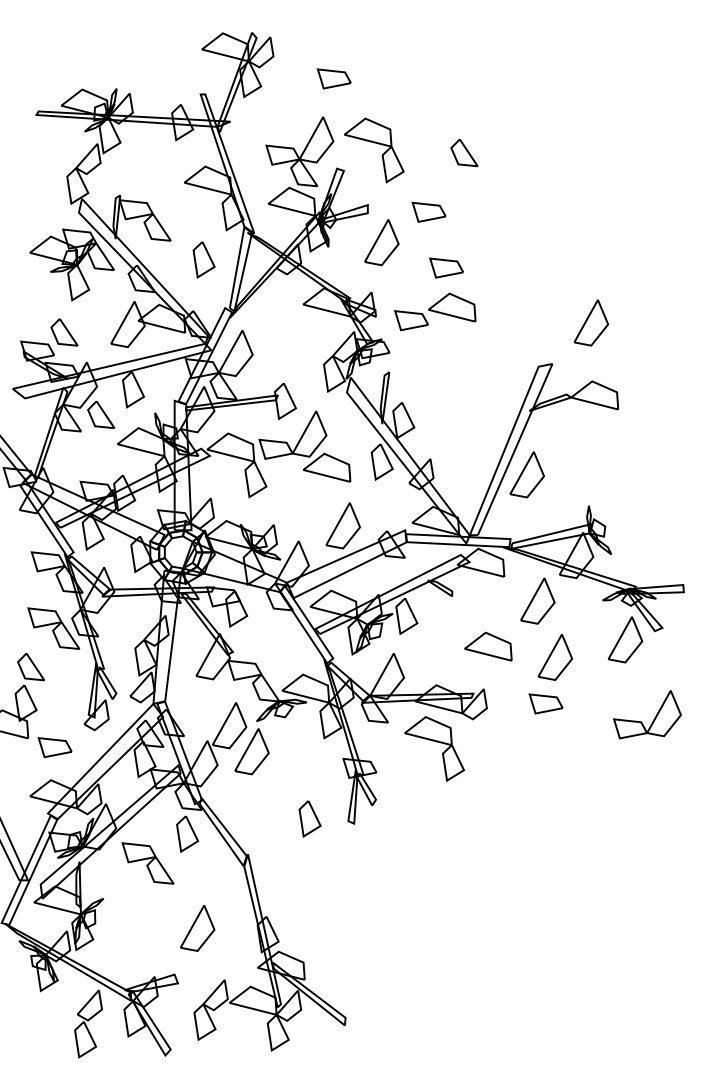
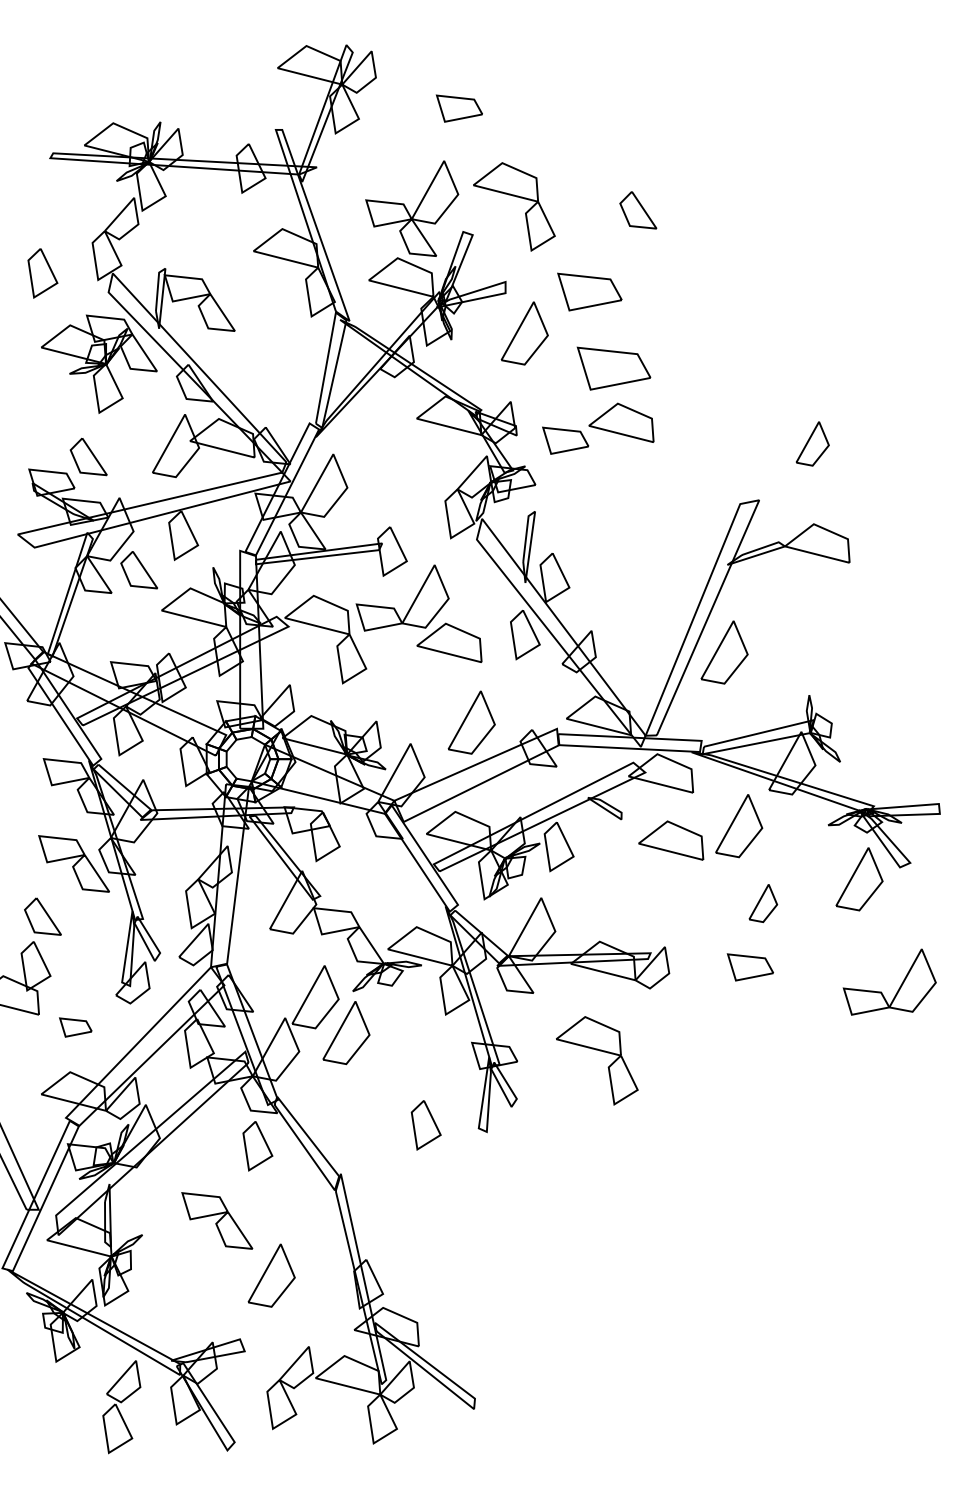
part: (428, 211) -> (588, 290), size x1.4
part: (203, 259) -> (42, 272), moved
part: (446, 267) -> (613, 367), size x1.6
part: (591, 322) -> (812, 443), size x0.7
part: (488, 646) -> (671, 840), moved
part: (555, 657) -> (763, 903), size x0.6
part: (436, 742) -> (599, 1051), moved
part: (54, 747) -> (75, 1027), size x0.7
part: (147, 863) -> (216, 1220), moved

